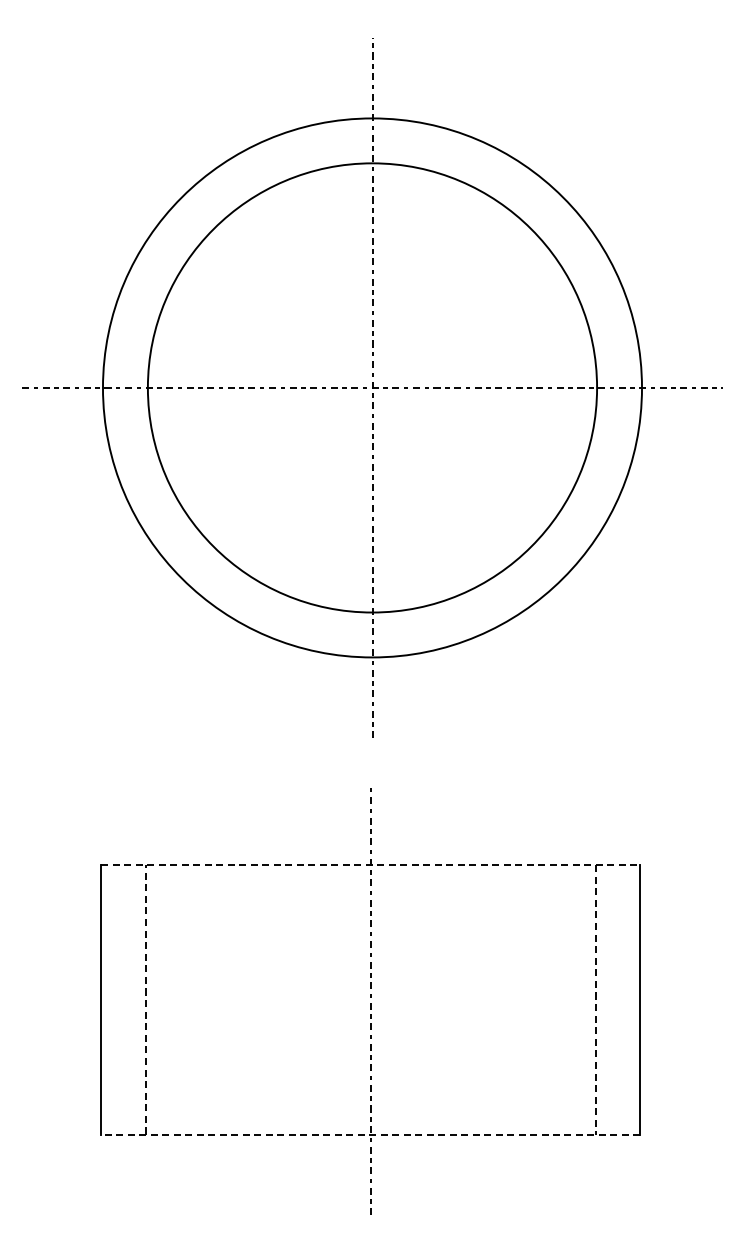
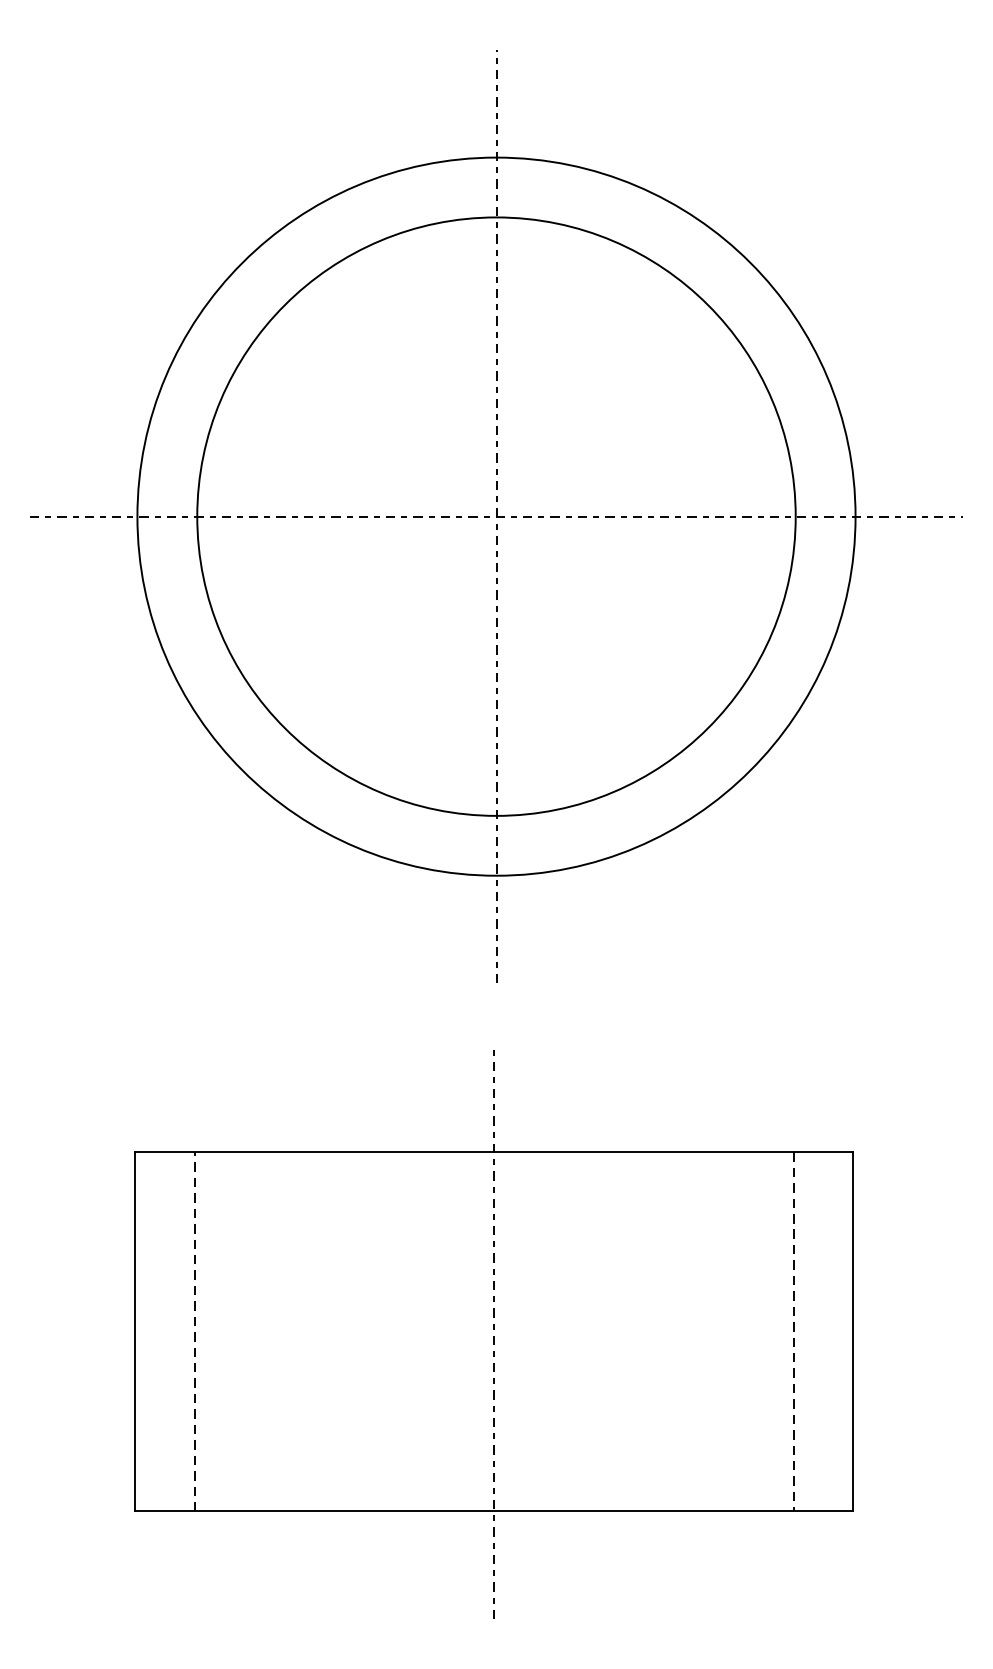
line: (370, 865) -> (493, 1152), dashed -> solid
line: (370, 1134) -> (493, 1511), dashed -> solid

